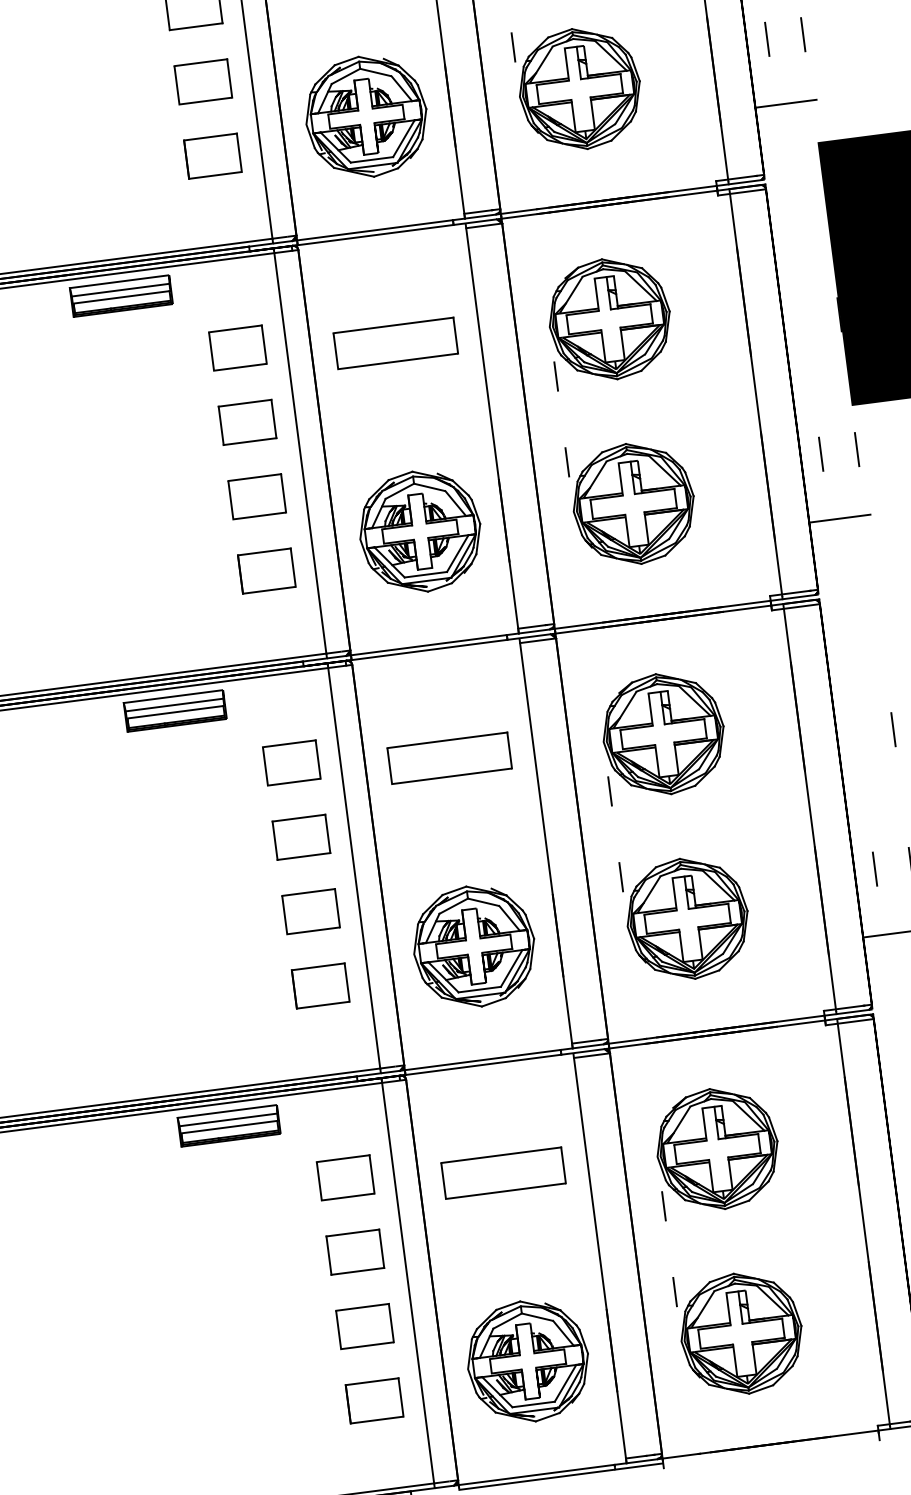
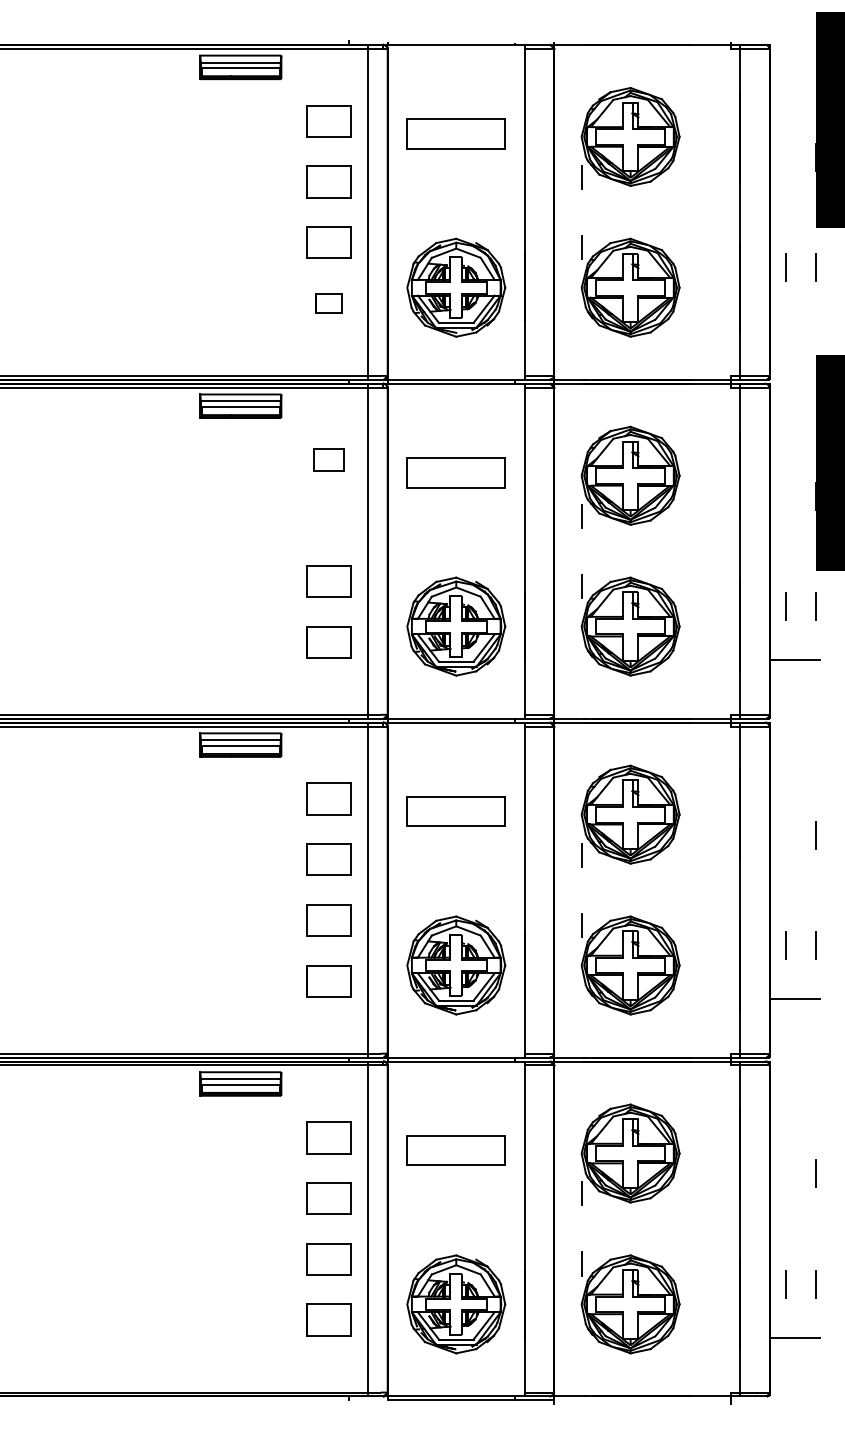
line: (785, 104) -> (794, 321), removed
part: (212, 156) -> (328, 303), size x0.6
part: (237, 347) -> (328, 459), size x0.7
part: (246, 422) -> (328, 520), removed

